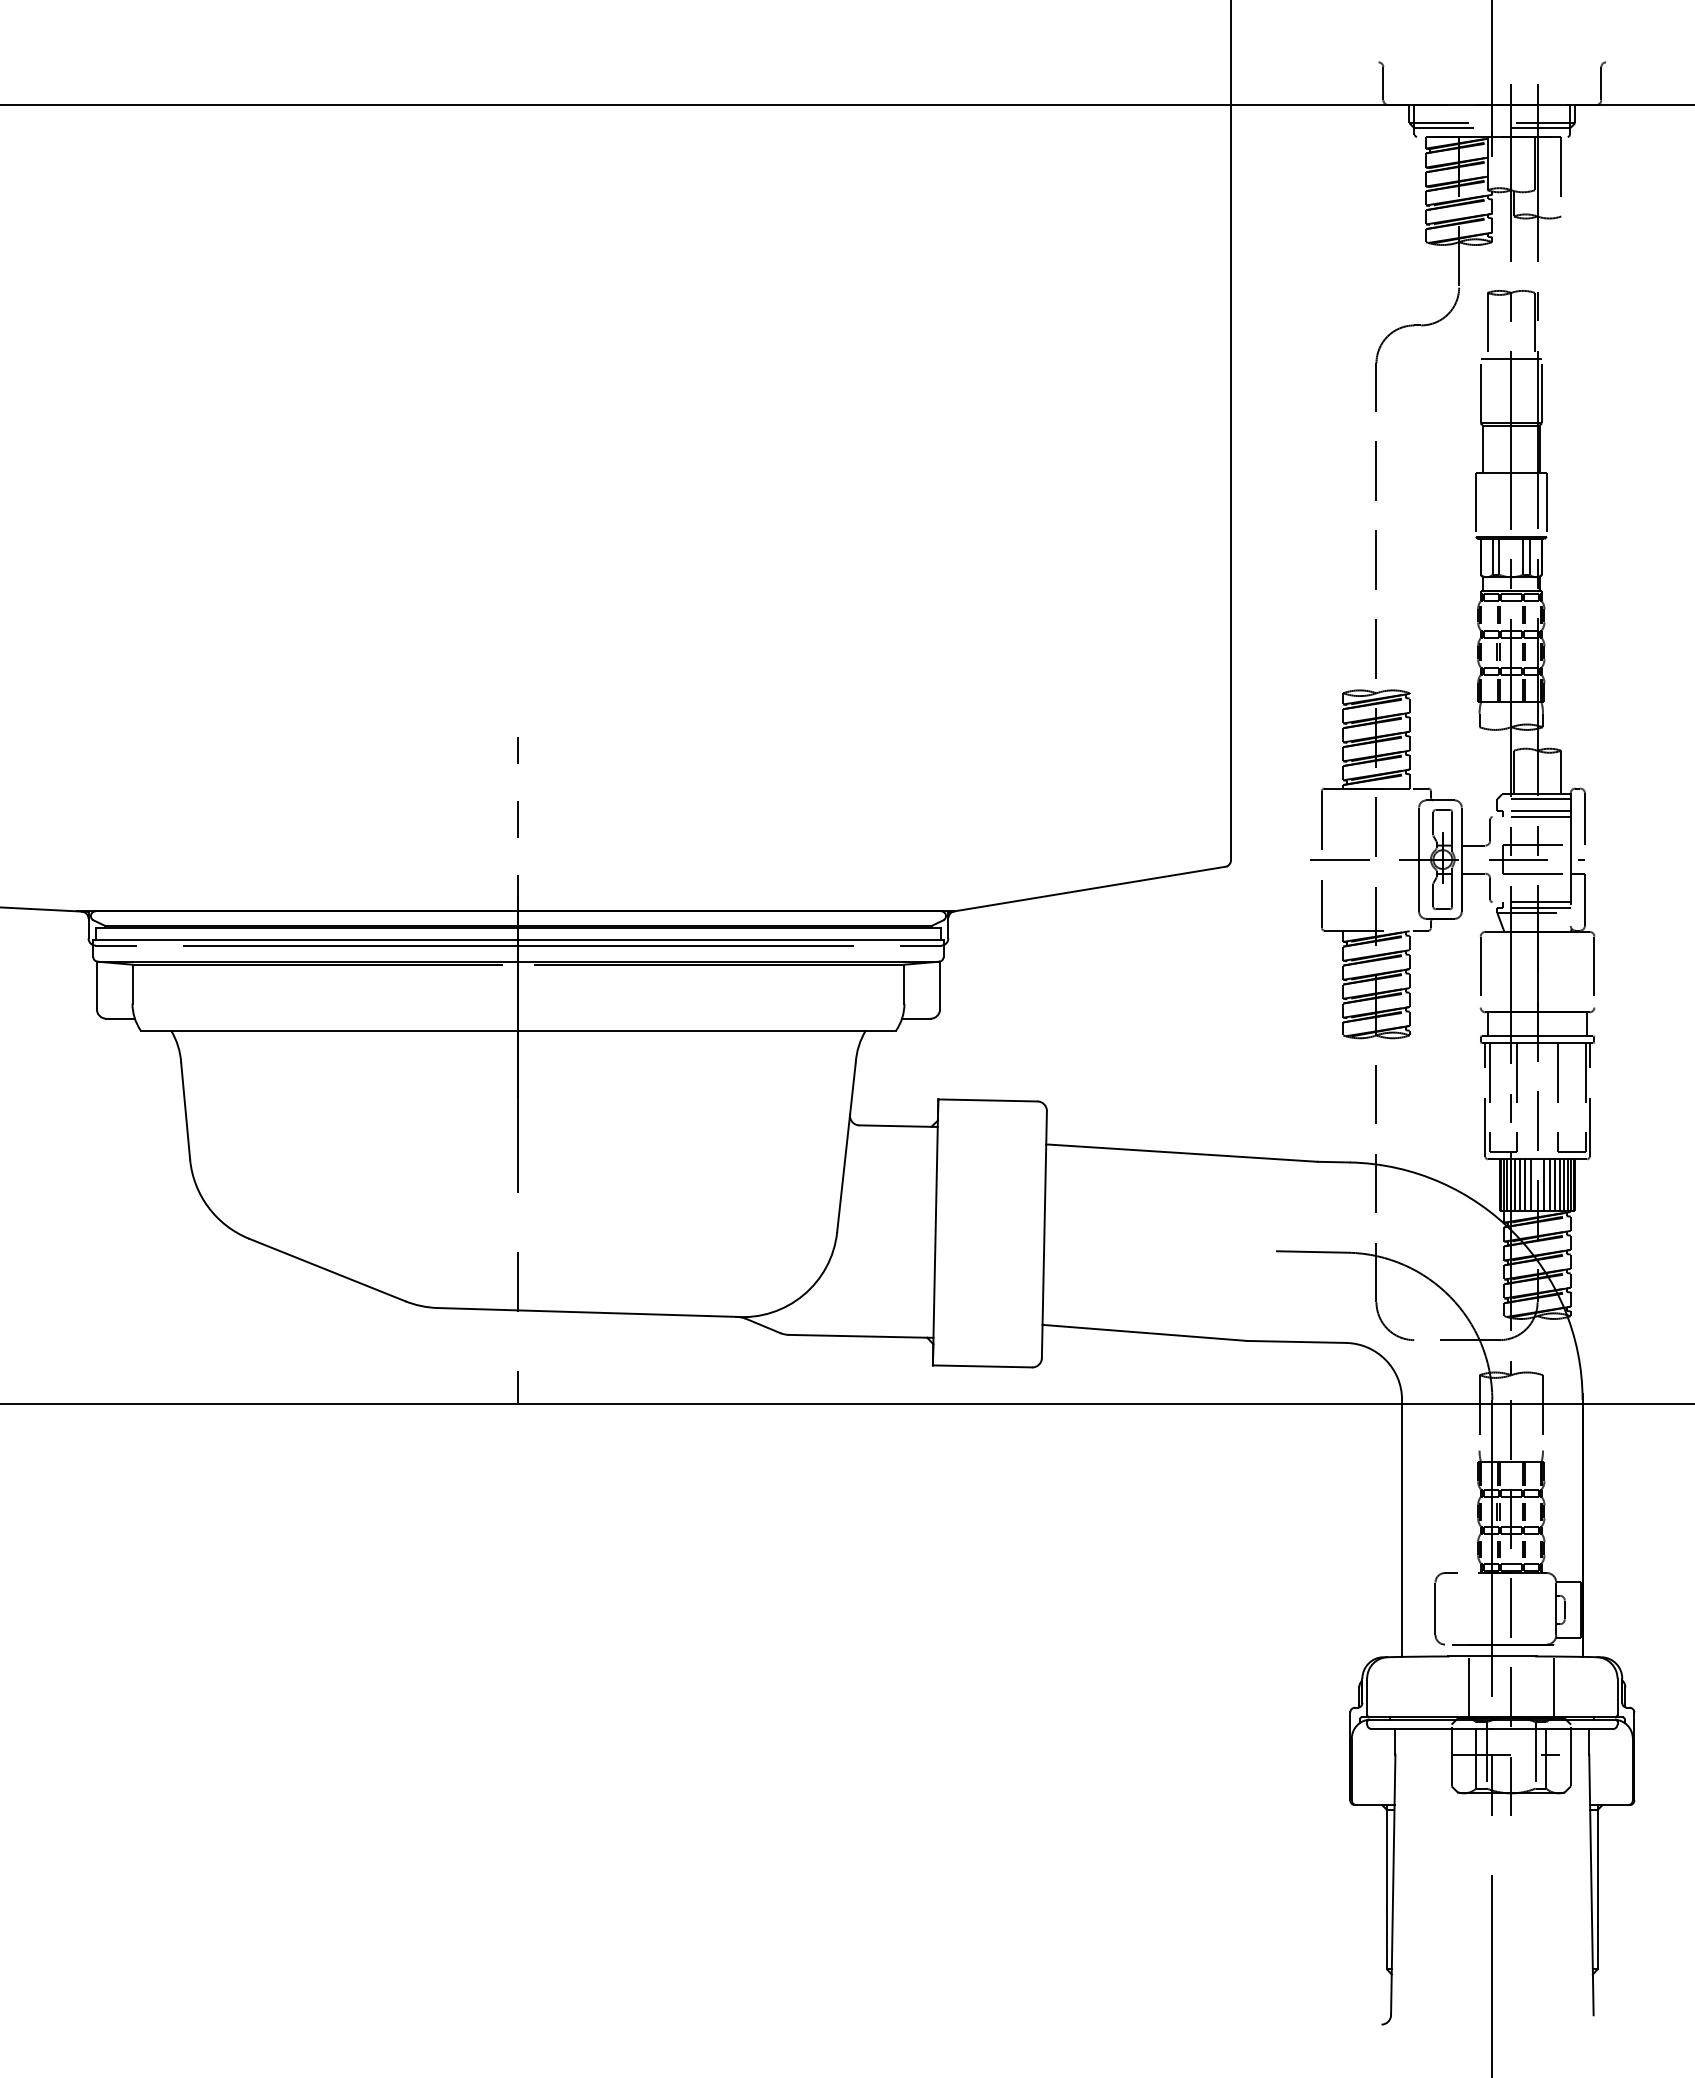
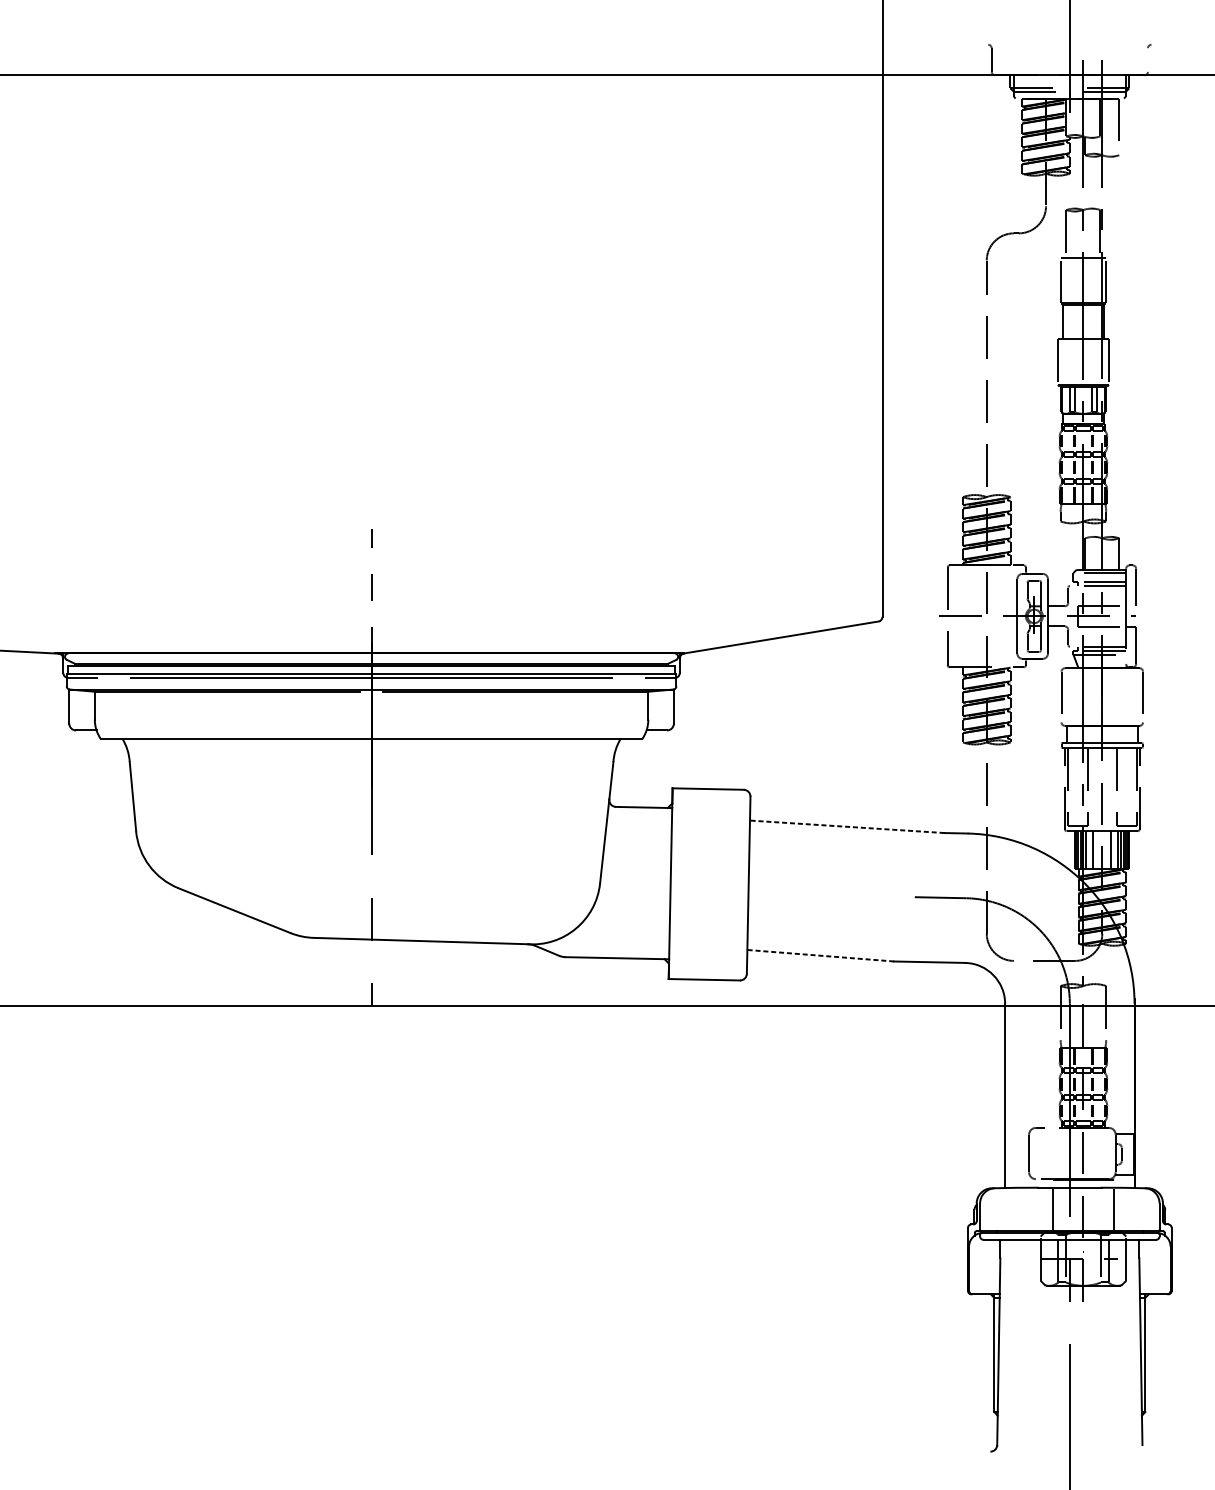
line: (1601, 83) -> (1148, 59), removed
line: (1181, 1153) -> (846, 827), solid -> dashed
line: (1520, 1185) -> (1090, 850), removed
line: (1530, 1185) -> (1097, 850), removed
line: (1544, 1185) -> (1107, 850), removed
line: (1555, 1185) -> (1115, 850), removed
line: (1144, 1332) -> (820, 955), solid -> dashed

